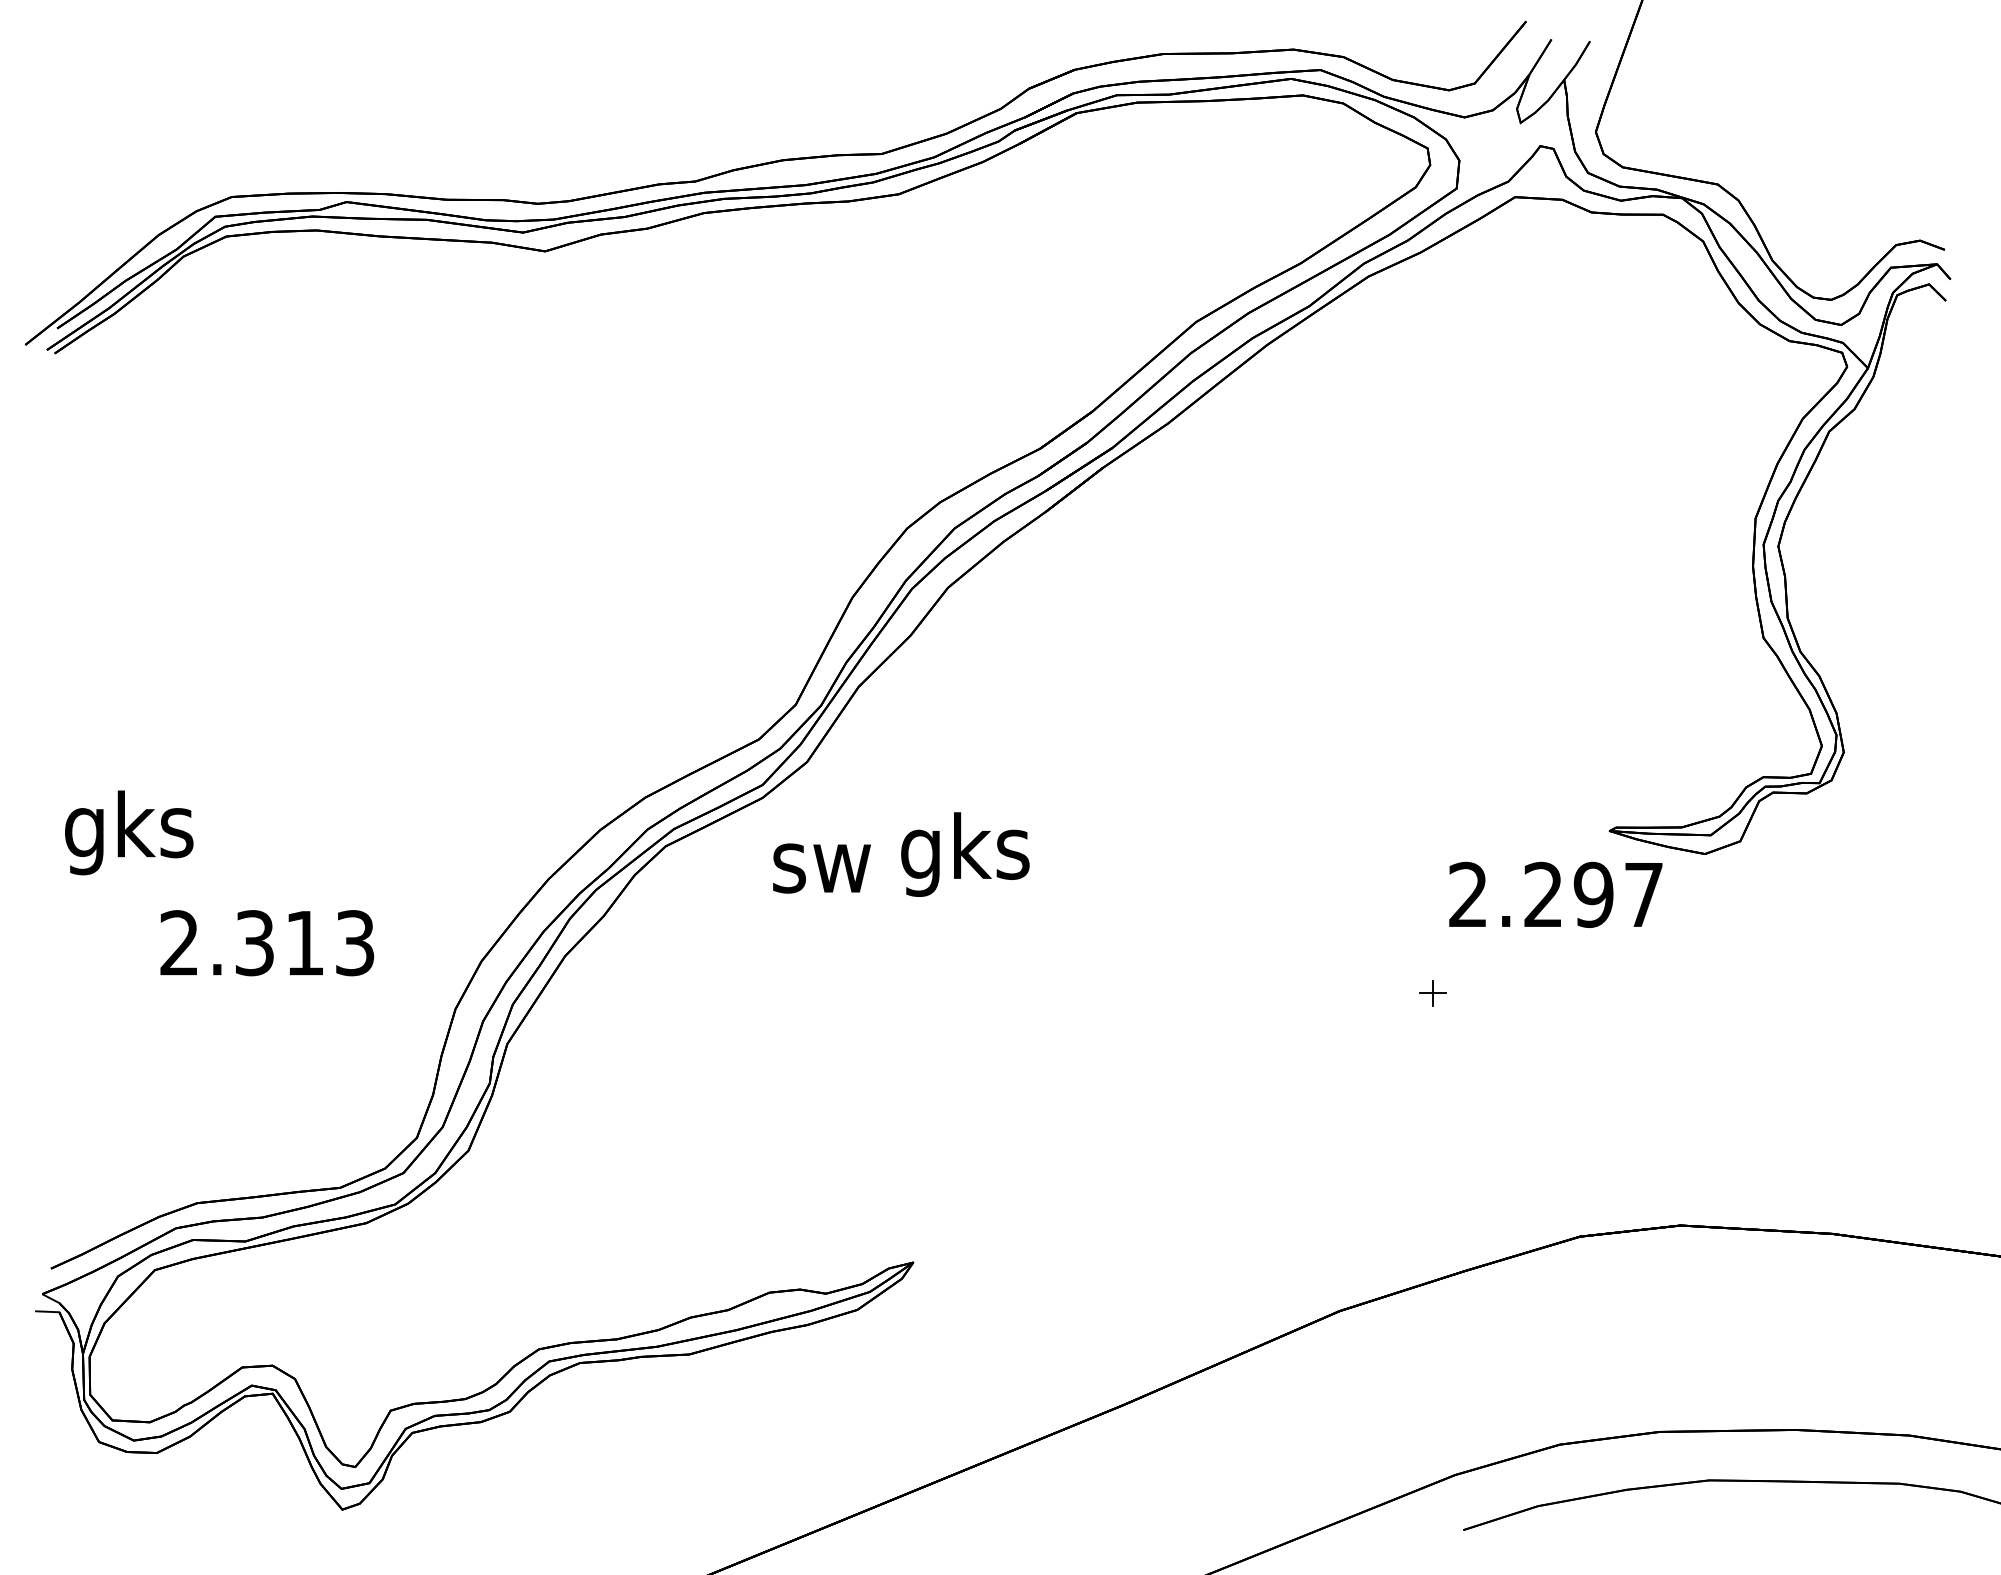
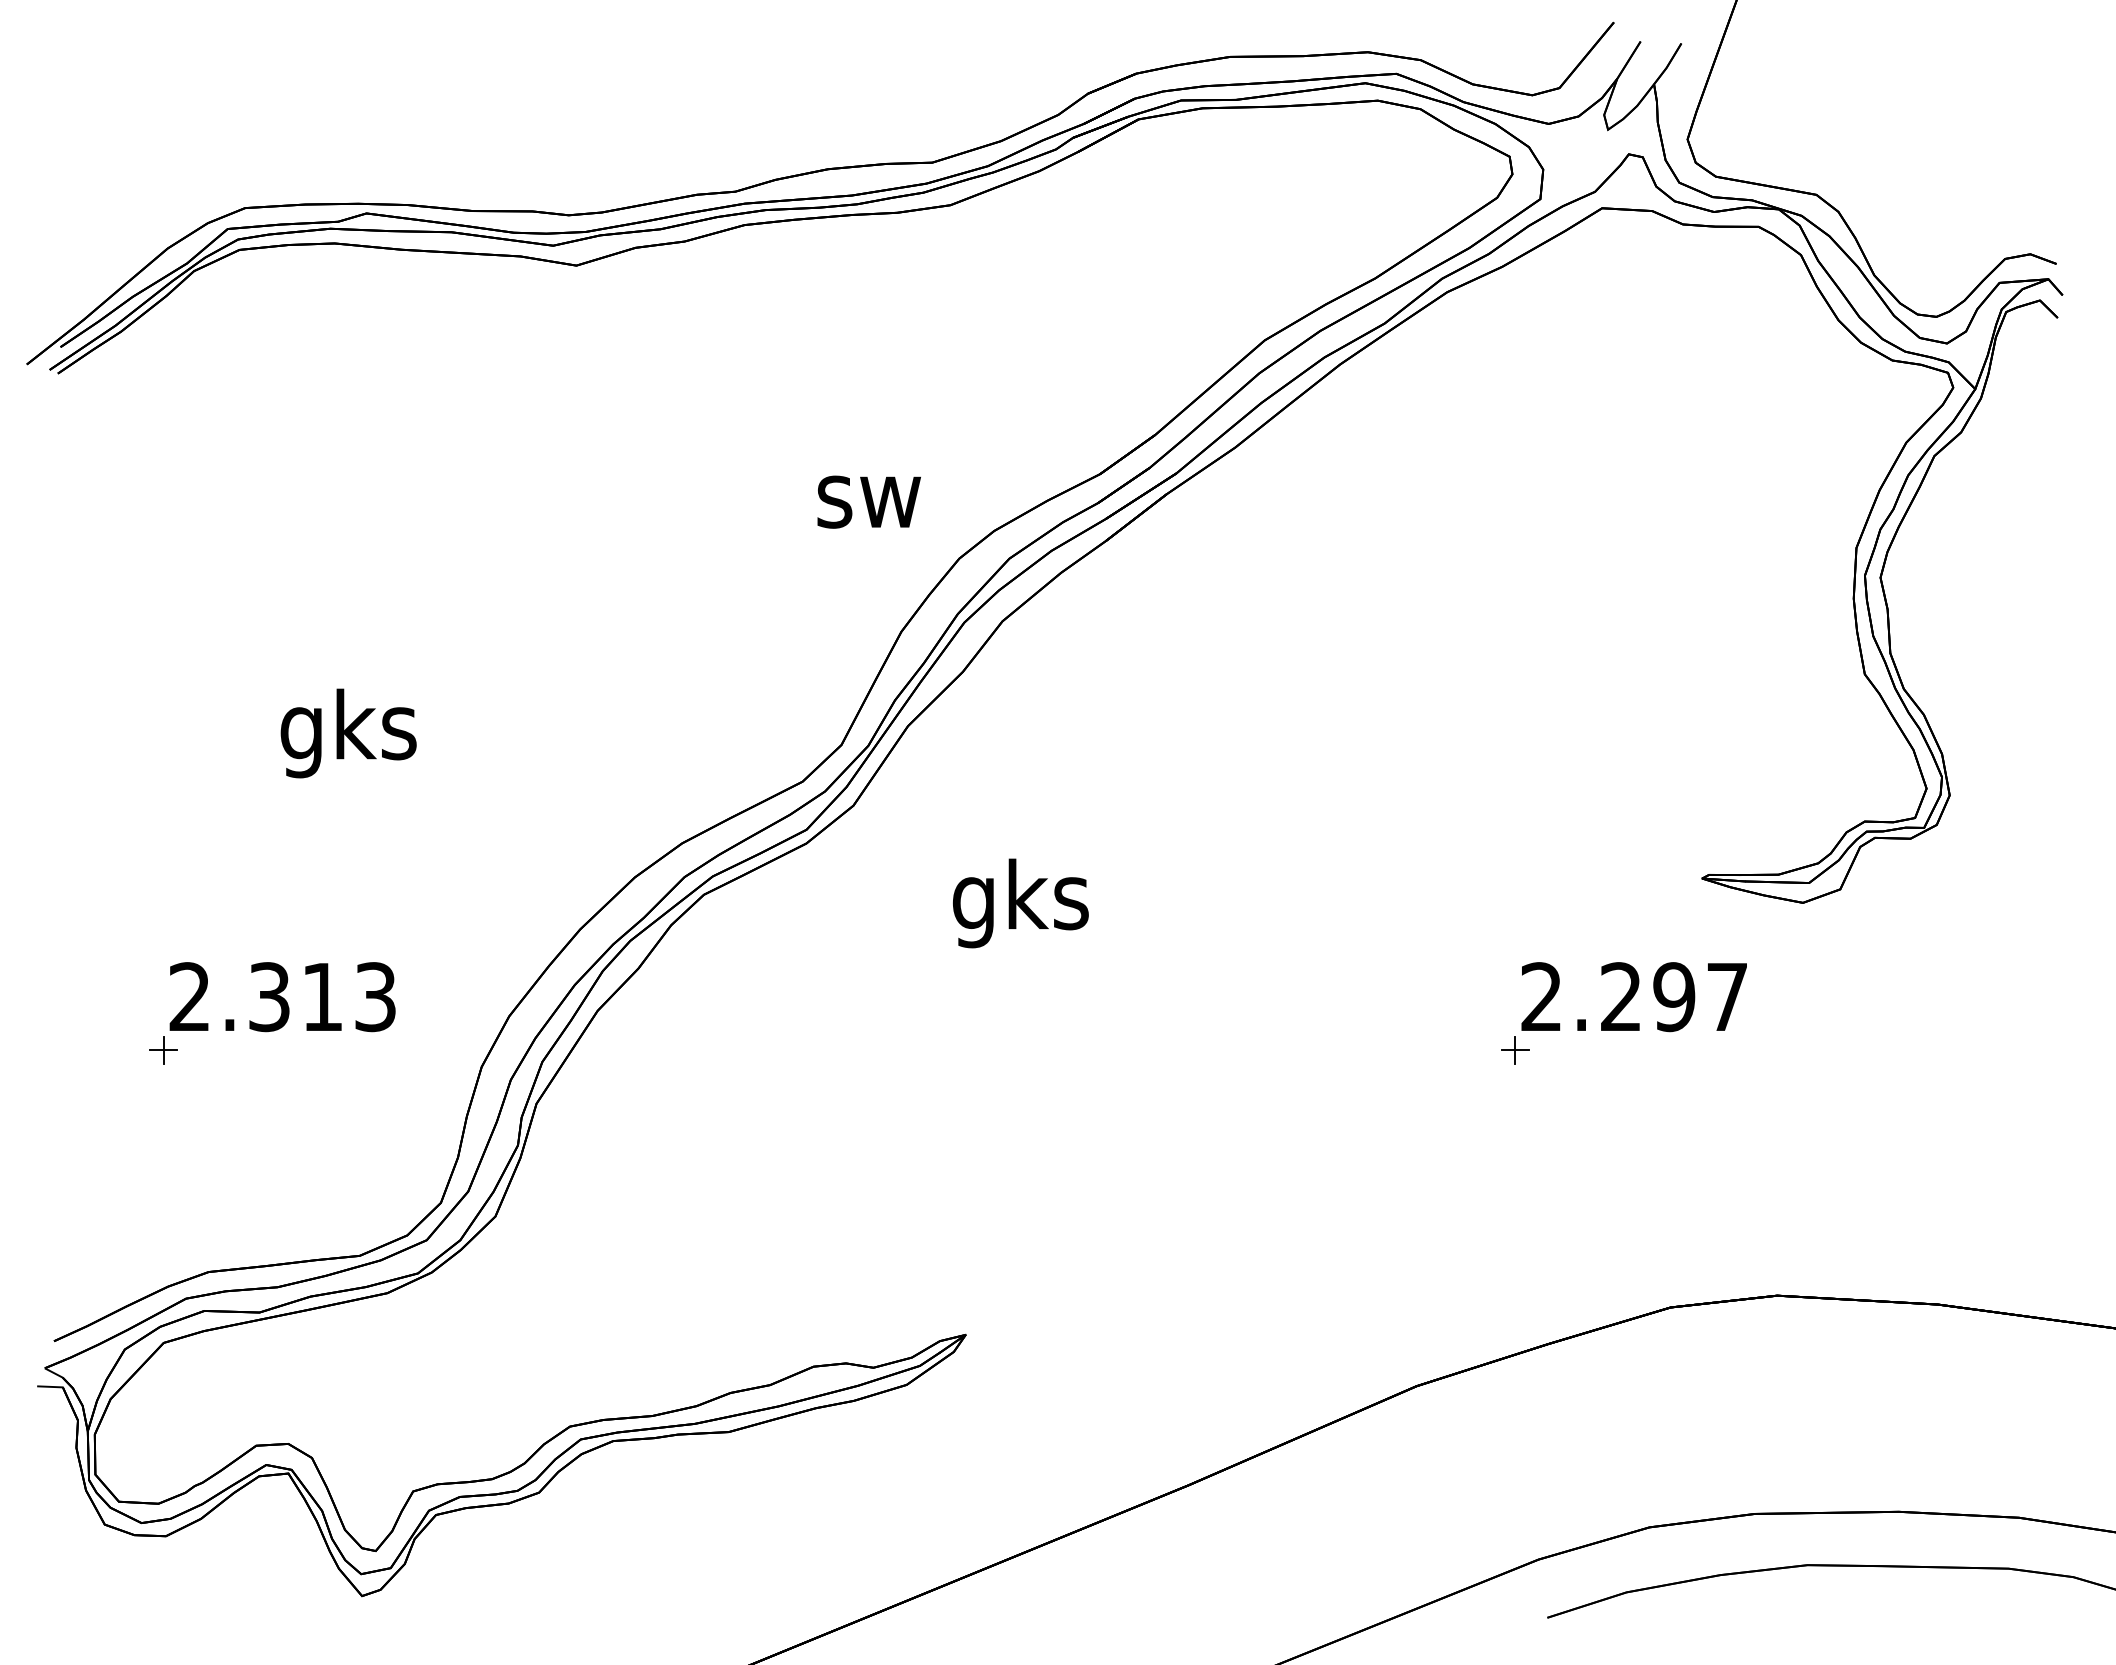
text: (129, 832) -> (348, 733), moved
text: (821, 867) -> (868, 501), moved
text: (1555, 895) -> (1633, 997), moved
part: (154, 993) -> (163, 1050), added

